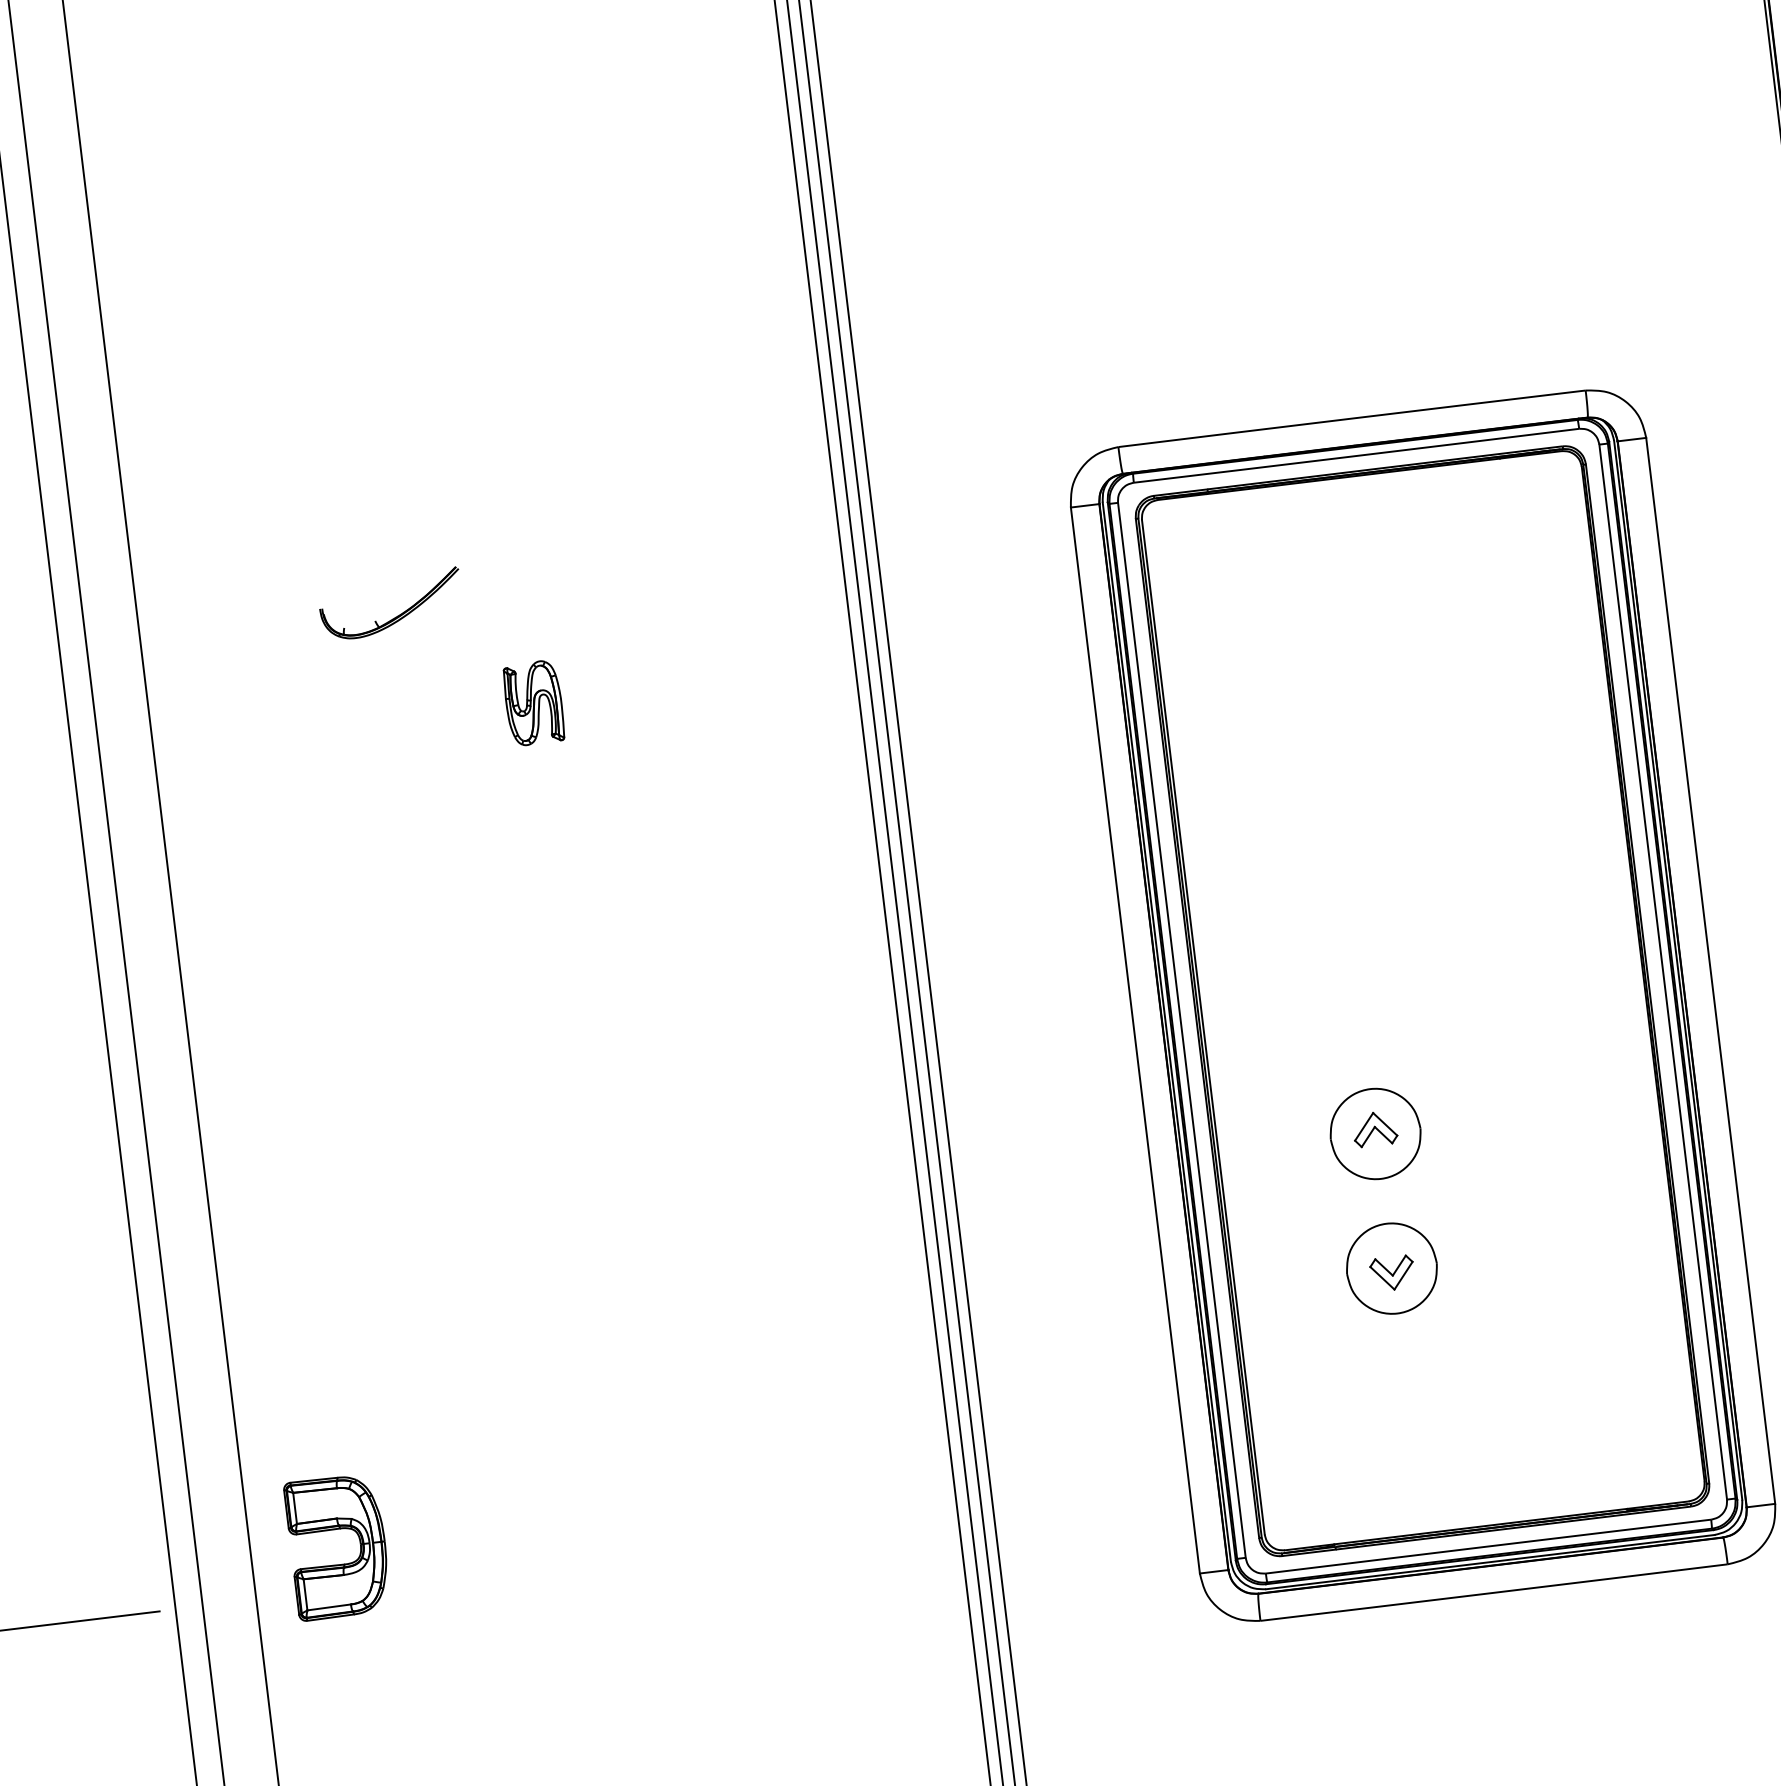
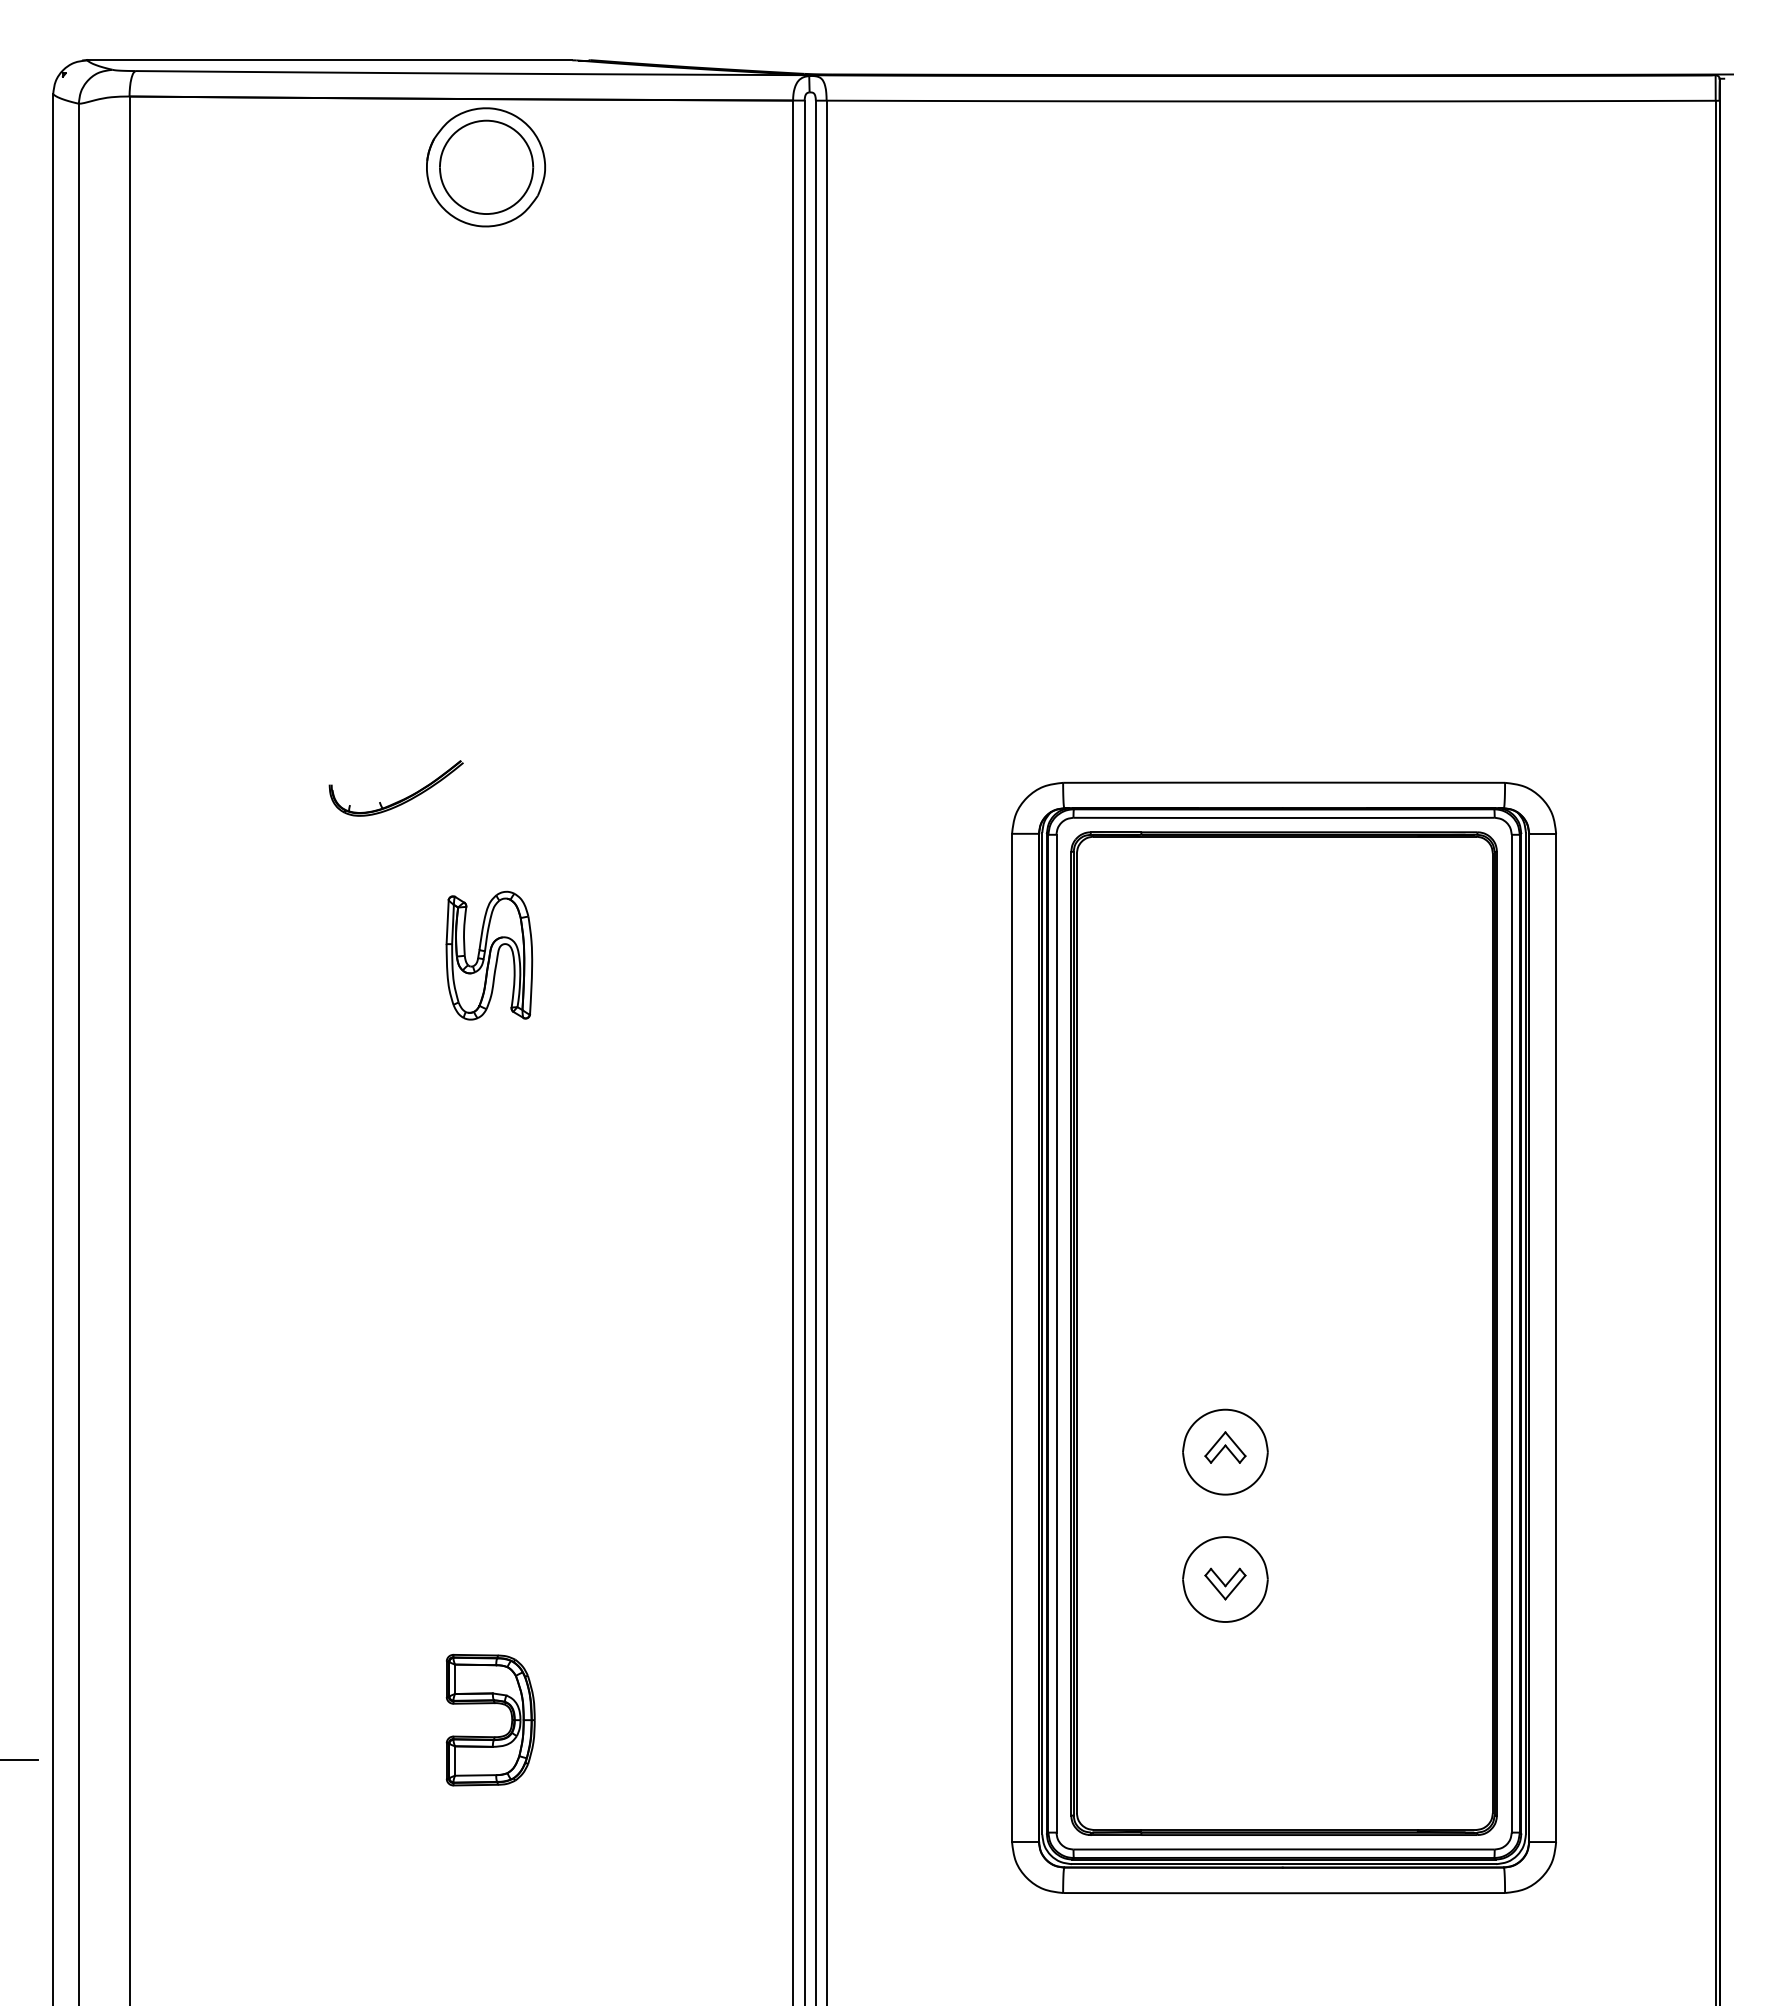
part: (394, 616) -> (398, 800), moved
part: (534, 703) -> (489, 955), size x1.67
part: (335, 1530) -> (490, 1704), moved

